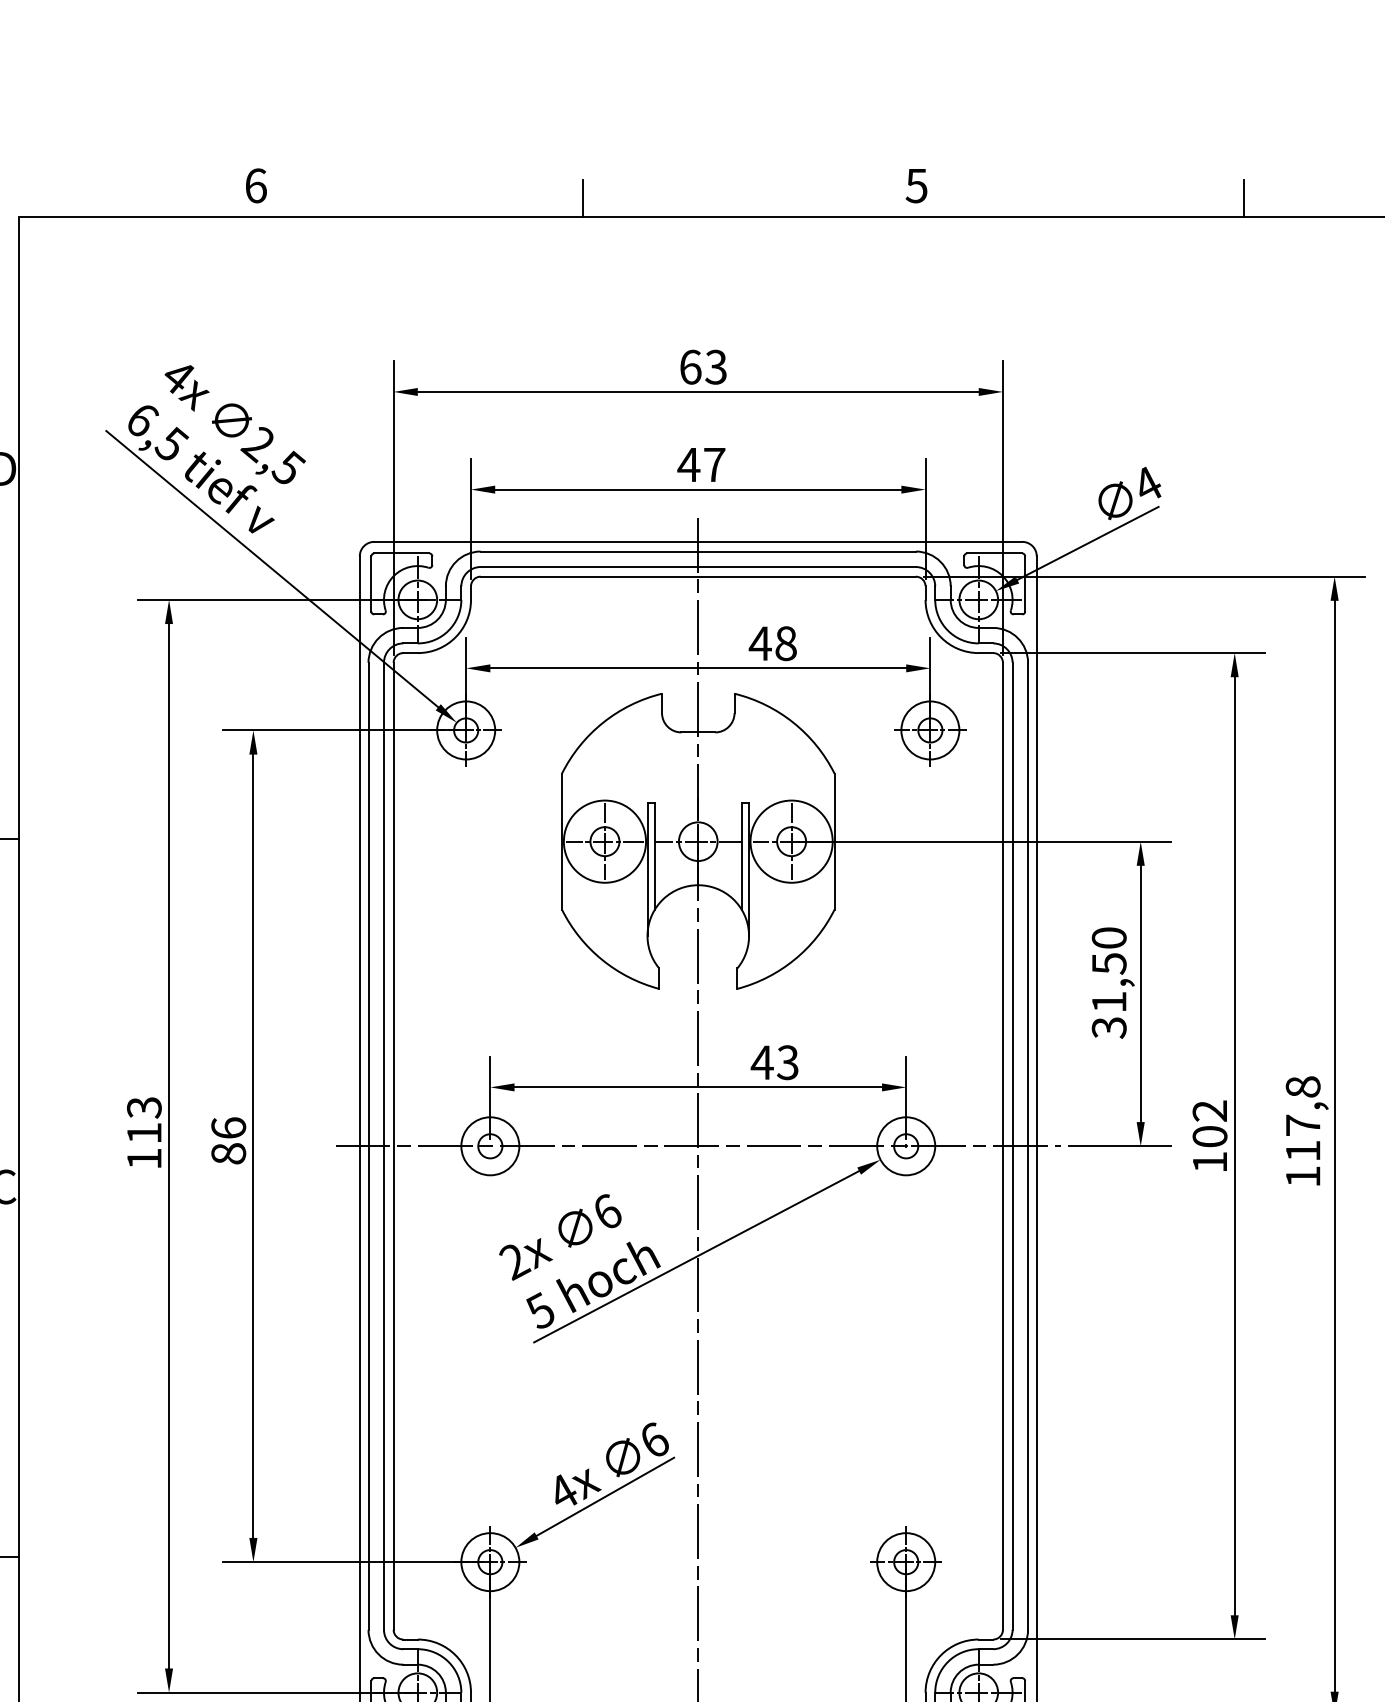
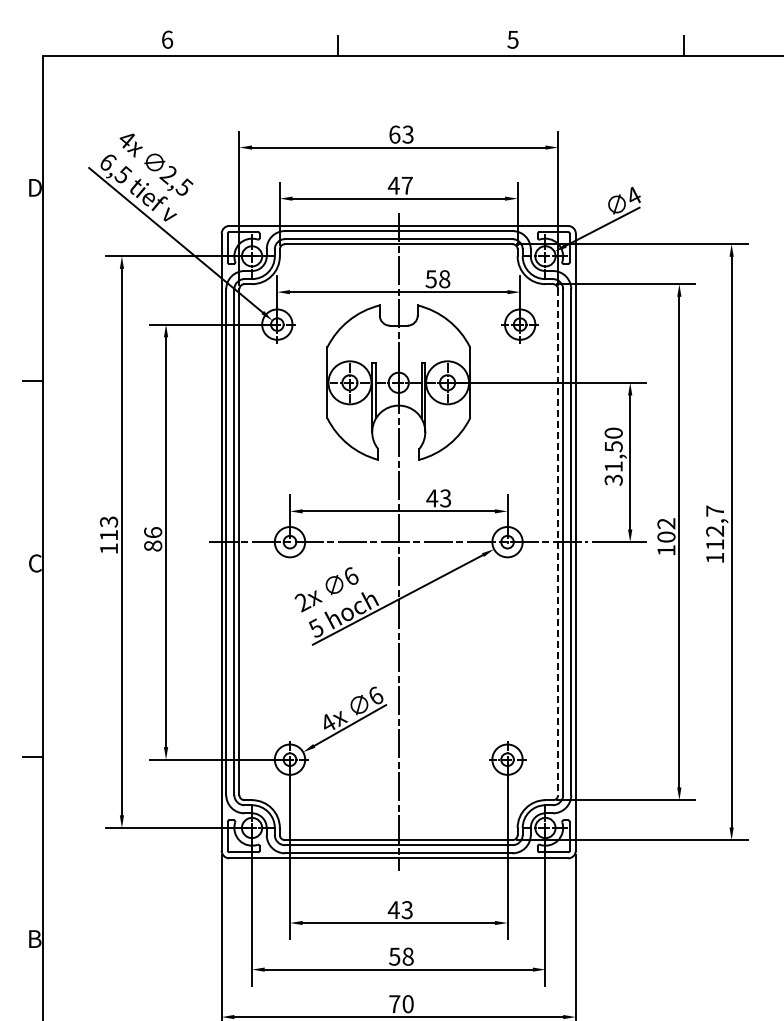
text: (760, 644) -> (431, 279), 48 -> 58
text: (1303, 1104) -> (715, 520), 117,8 -> 112,7
line: (1003, 1146) -> (558, 542), solid -> dashed

